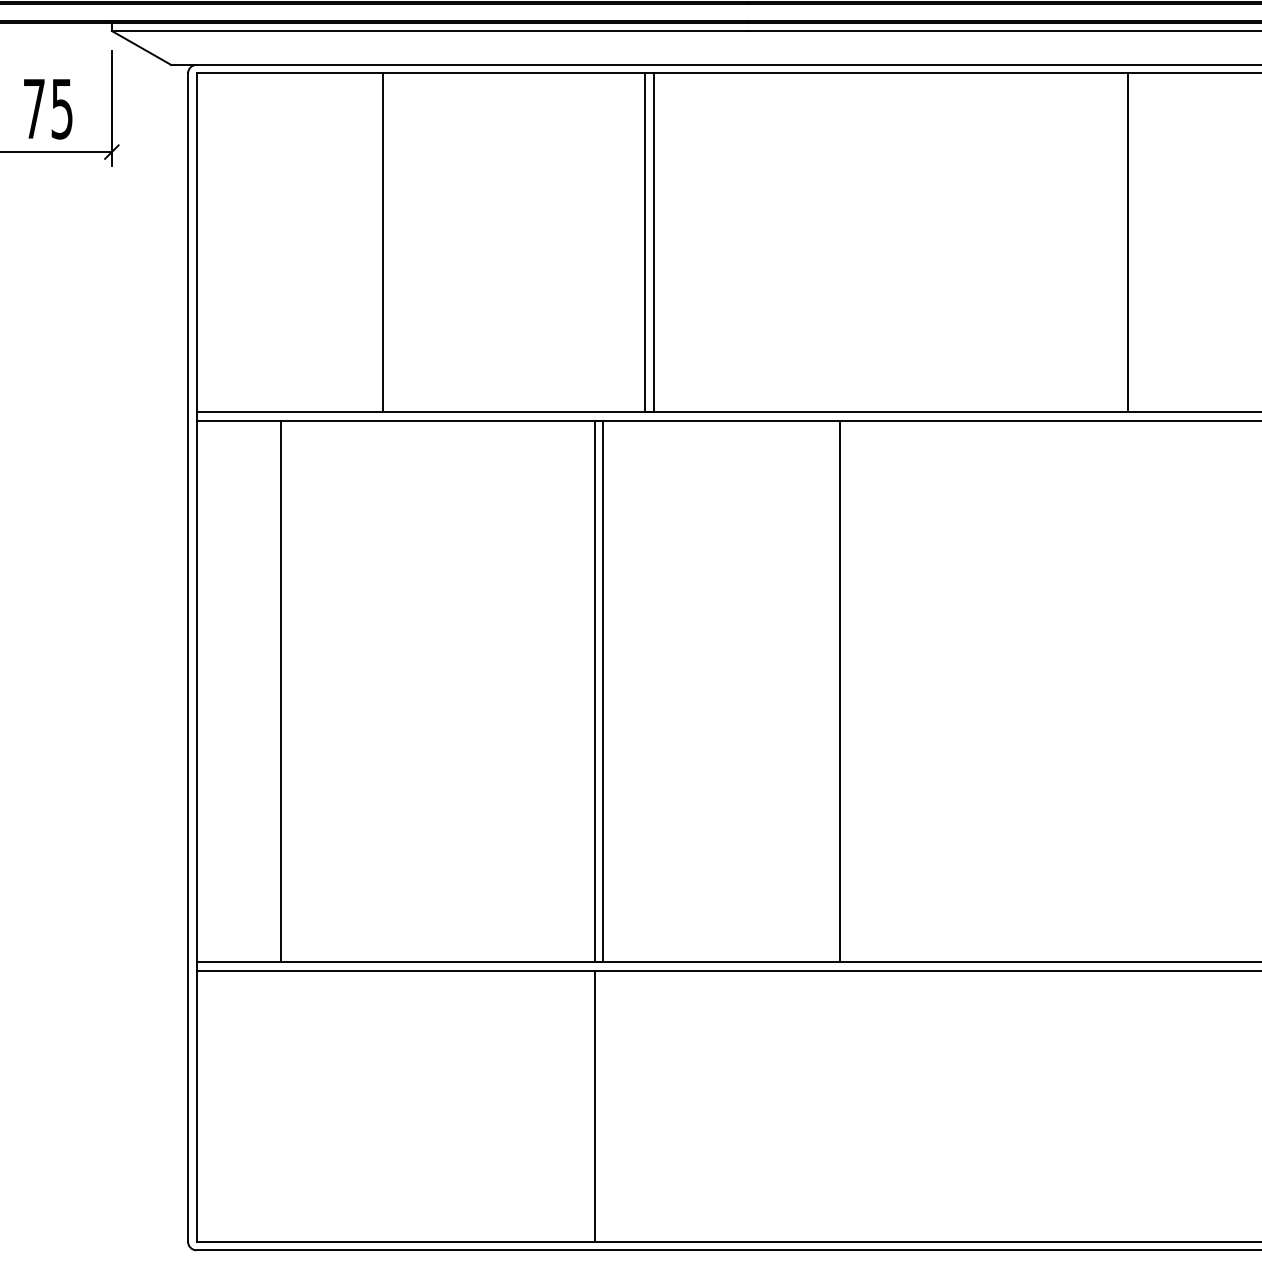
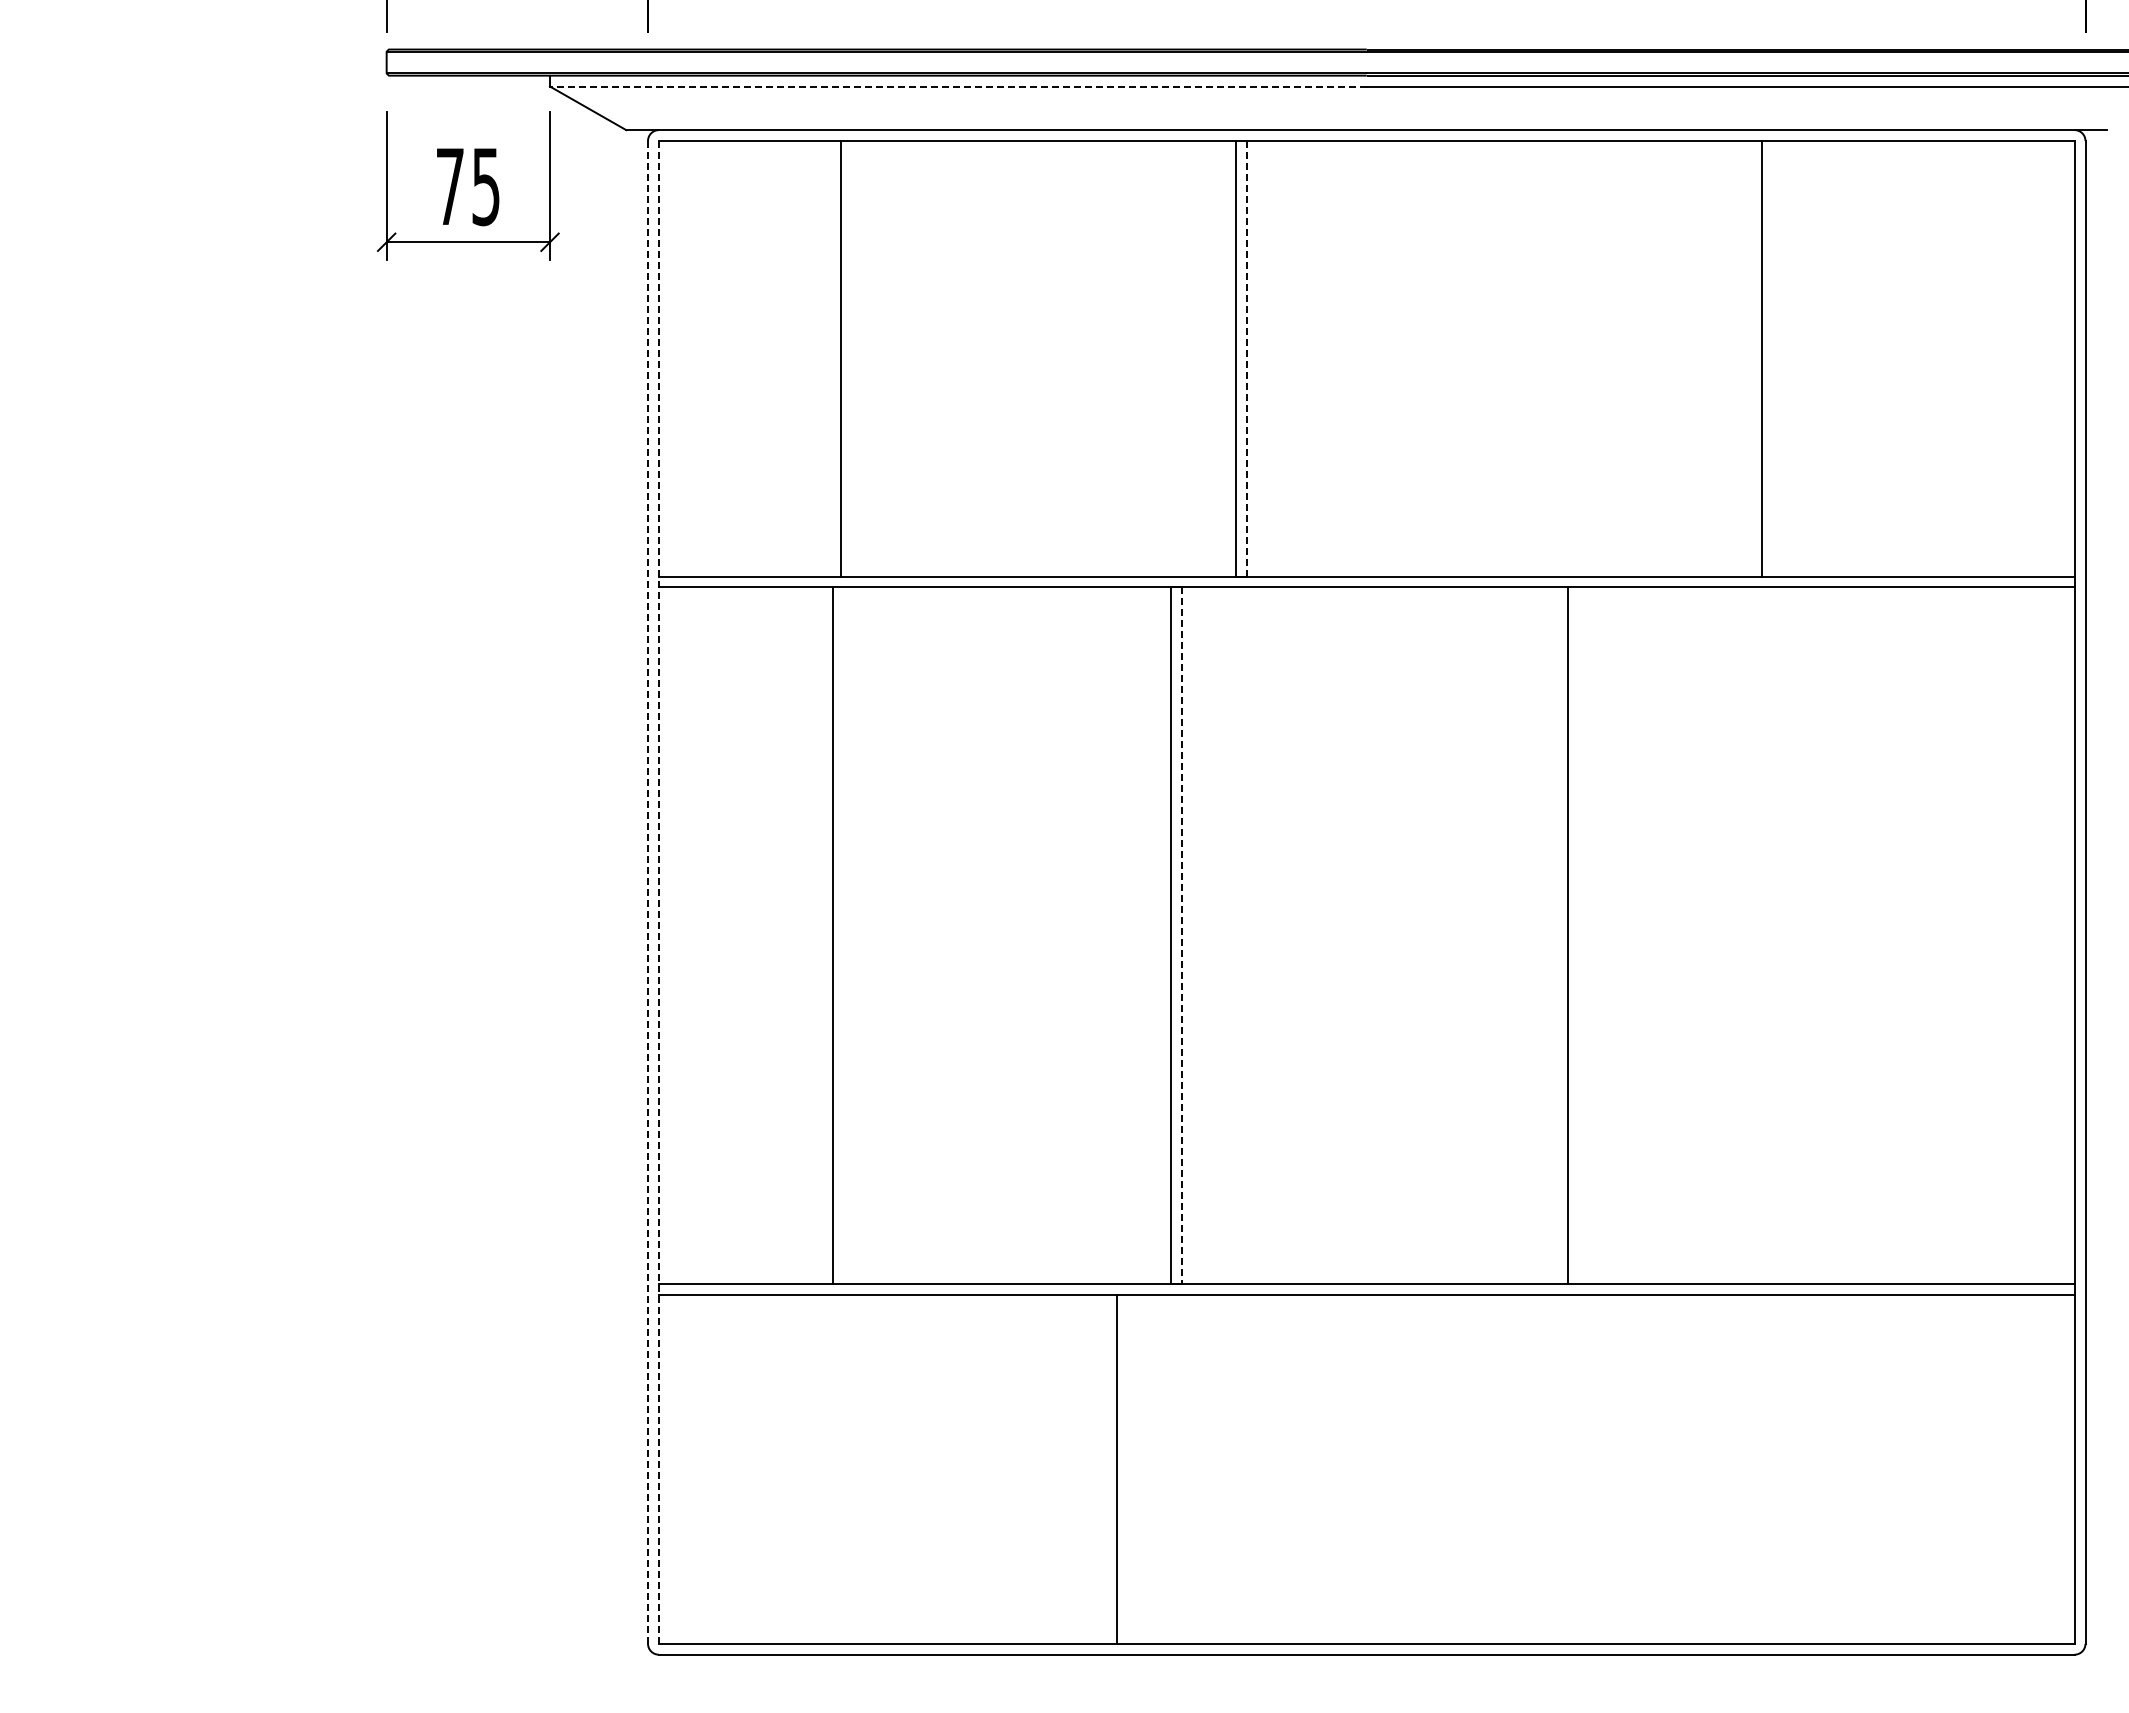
line: (428, 31) -> (957, 86), solid -> dashed
line: (382, 242) -> (841, 358), moved
line: (653, 242) -> (1246, 358), solid -> dashed
line: (1127, 242) -> (1761, 358), moved
line: (188, 656) -> (648, 891), solid -> dashed
line: (196, 656) -> (658, 891), solid -> dashed
line: (280, 691) -> (832, 935), moved
line: (602, 691) -> (1181, 936), solid -> dashed
line: (839, 691) -> (1567, 935), moved
line: (594, 1106) -> (1116, 1469), moved

